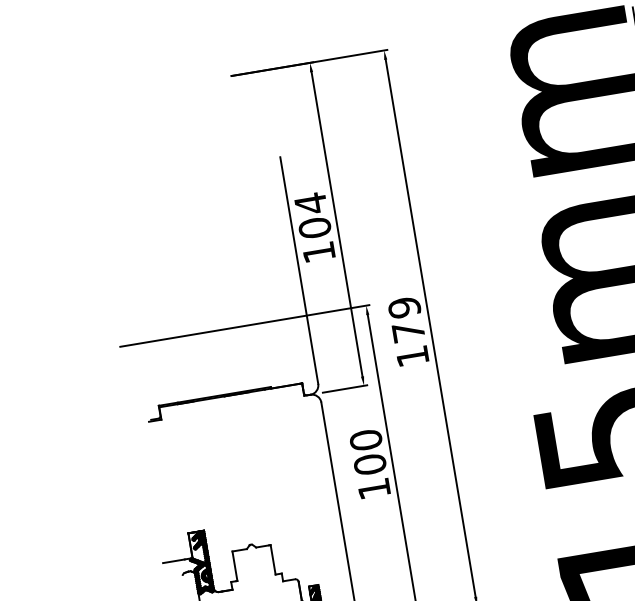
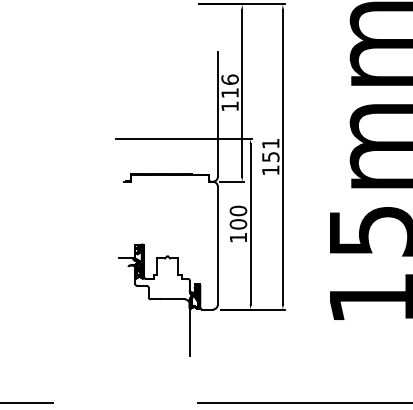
text: (311, 216) -> (229, 86), 104 -> 116
text: (406, 320) -> (270, 150), 179 -> 151

